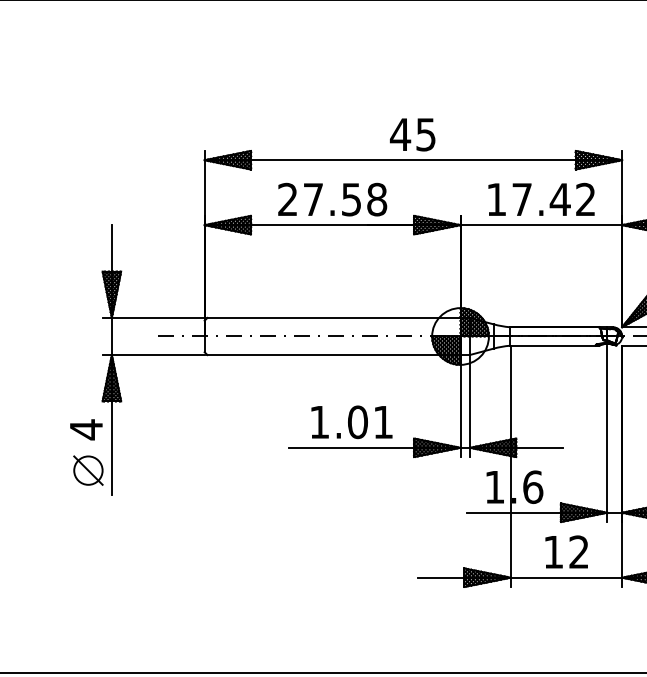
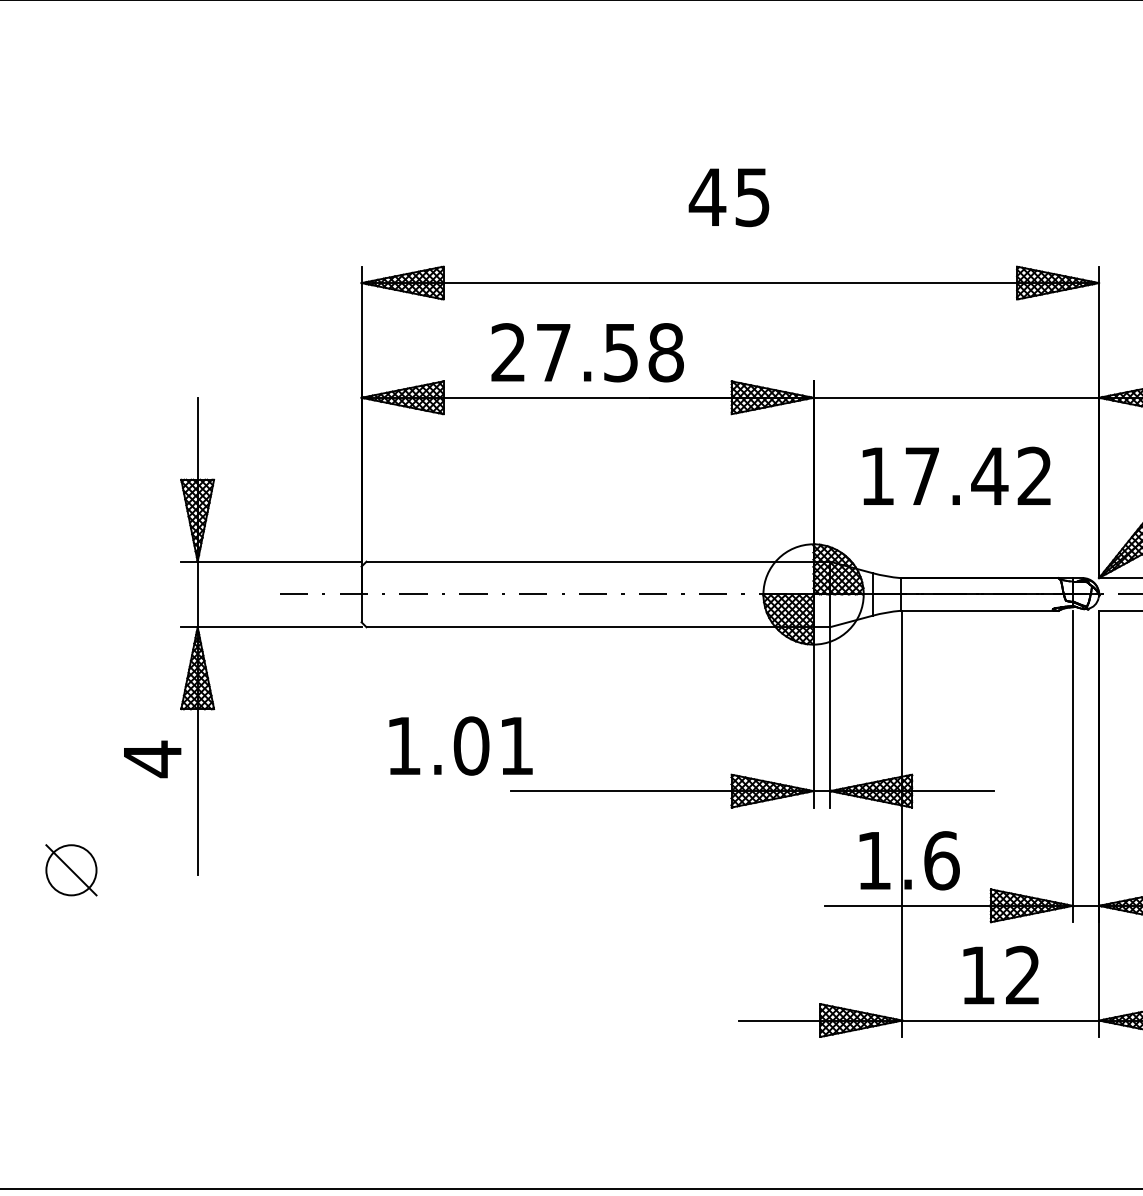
text: (412, 134) -> (728, 197), moved
text: (541, 198) -> (956, 474), moved
text: (351, 422) -> (460, 746), moved
part: (88, 470) -> (71, 870), moved

